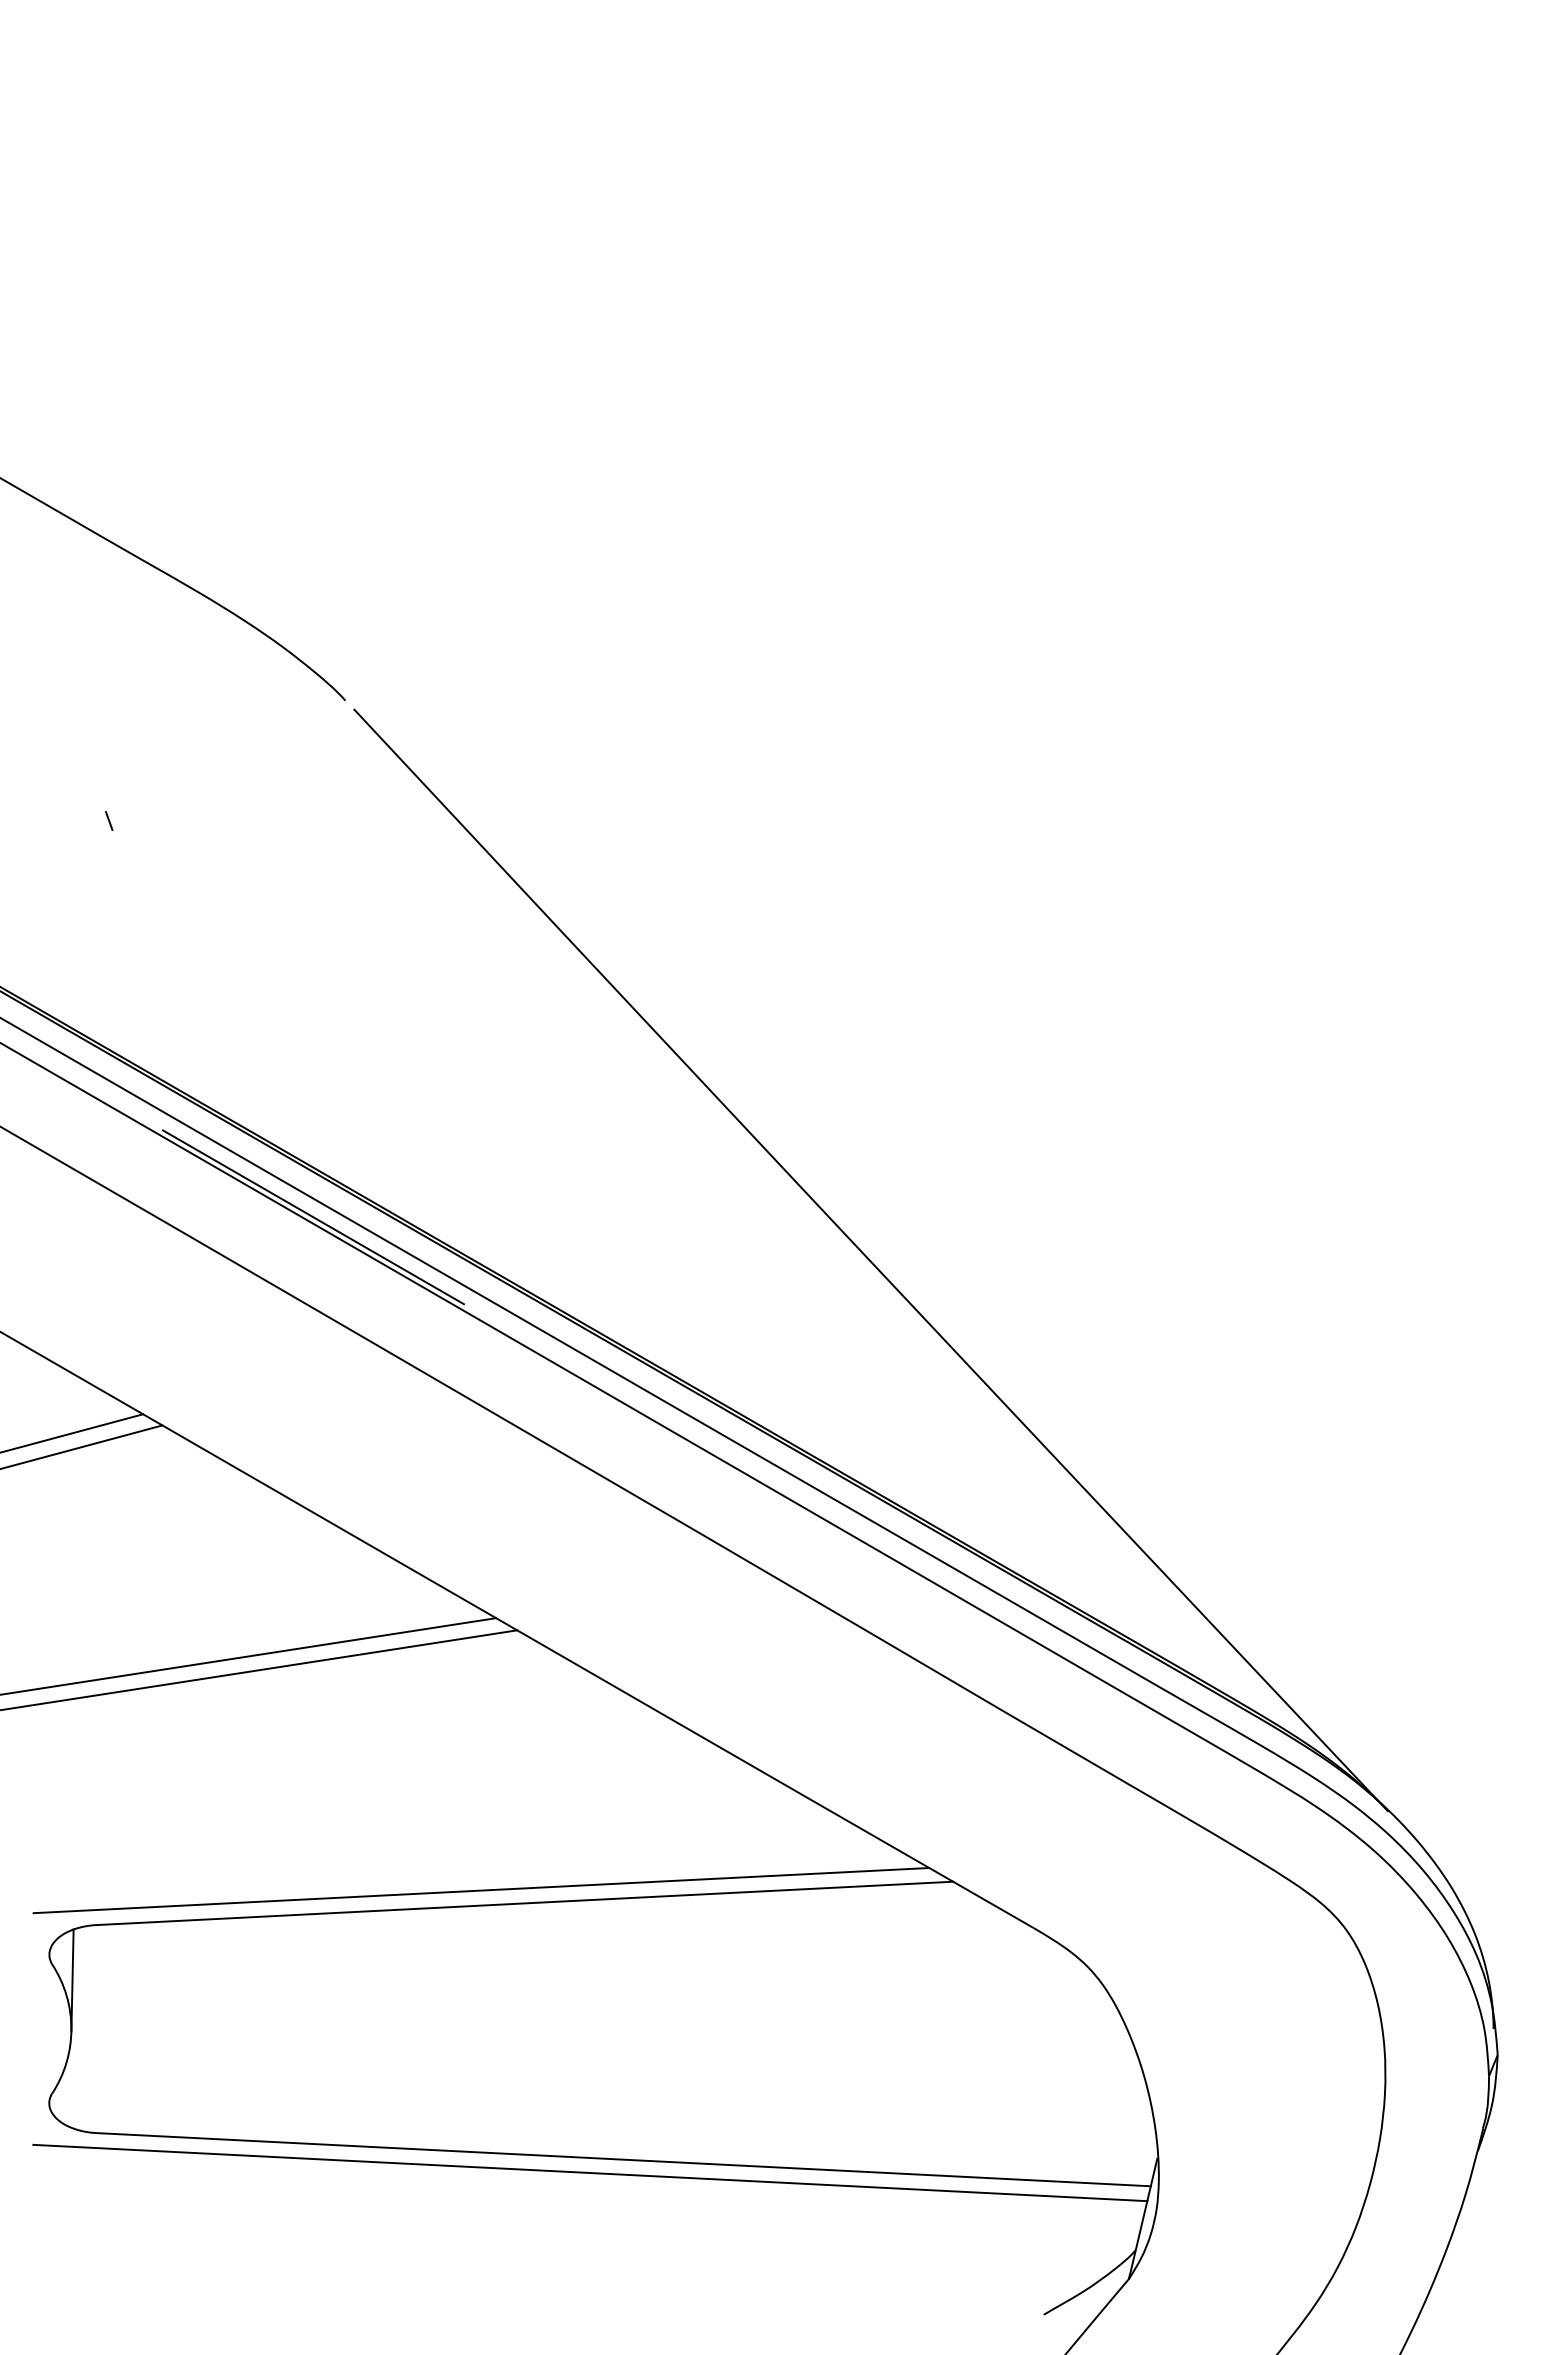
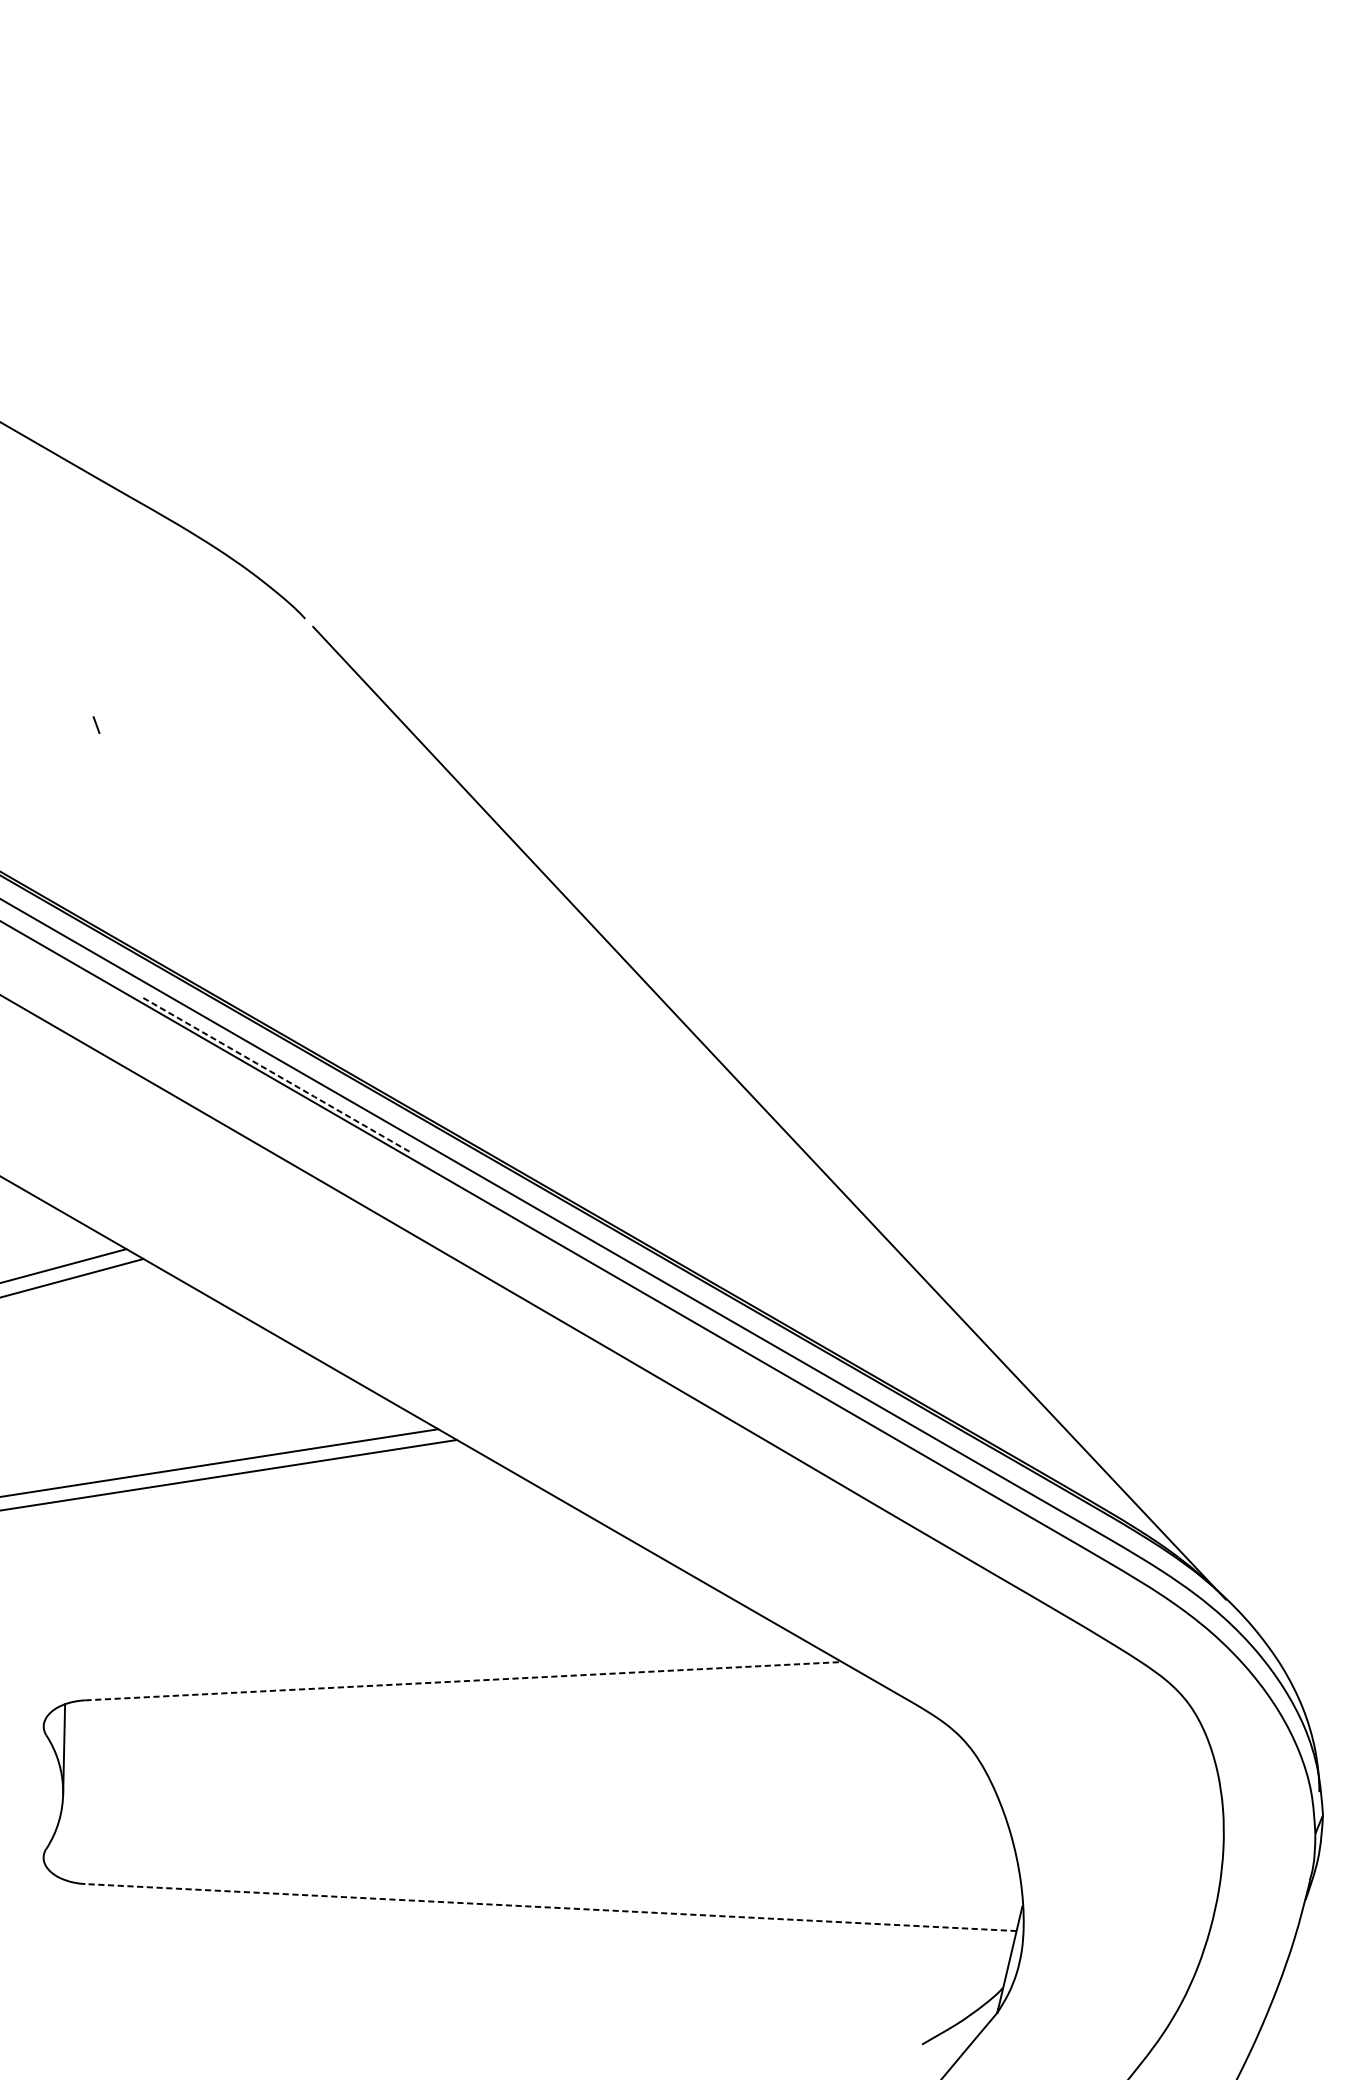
line: (313, 1217) -> (277, 1075), solid -> dashed
line: (481, 1890) -> (425, 1669), removed
line: (524, 1903) -> (463, 1681), solid -> dashed
line: (623, 2159) -> (550, 1907), solid -> dashed
line: (590, 2172) -> (521, 1918), removed

